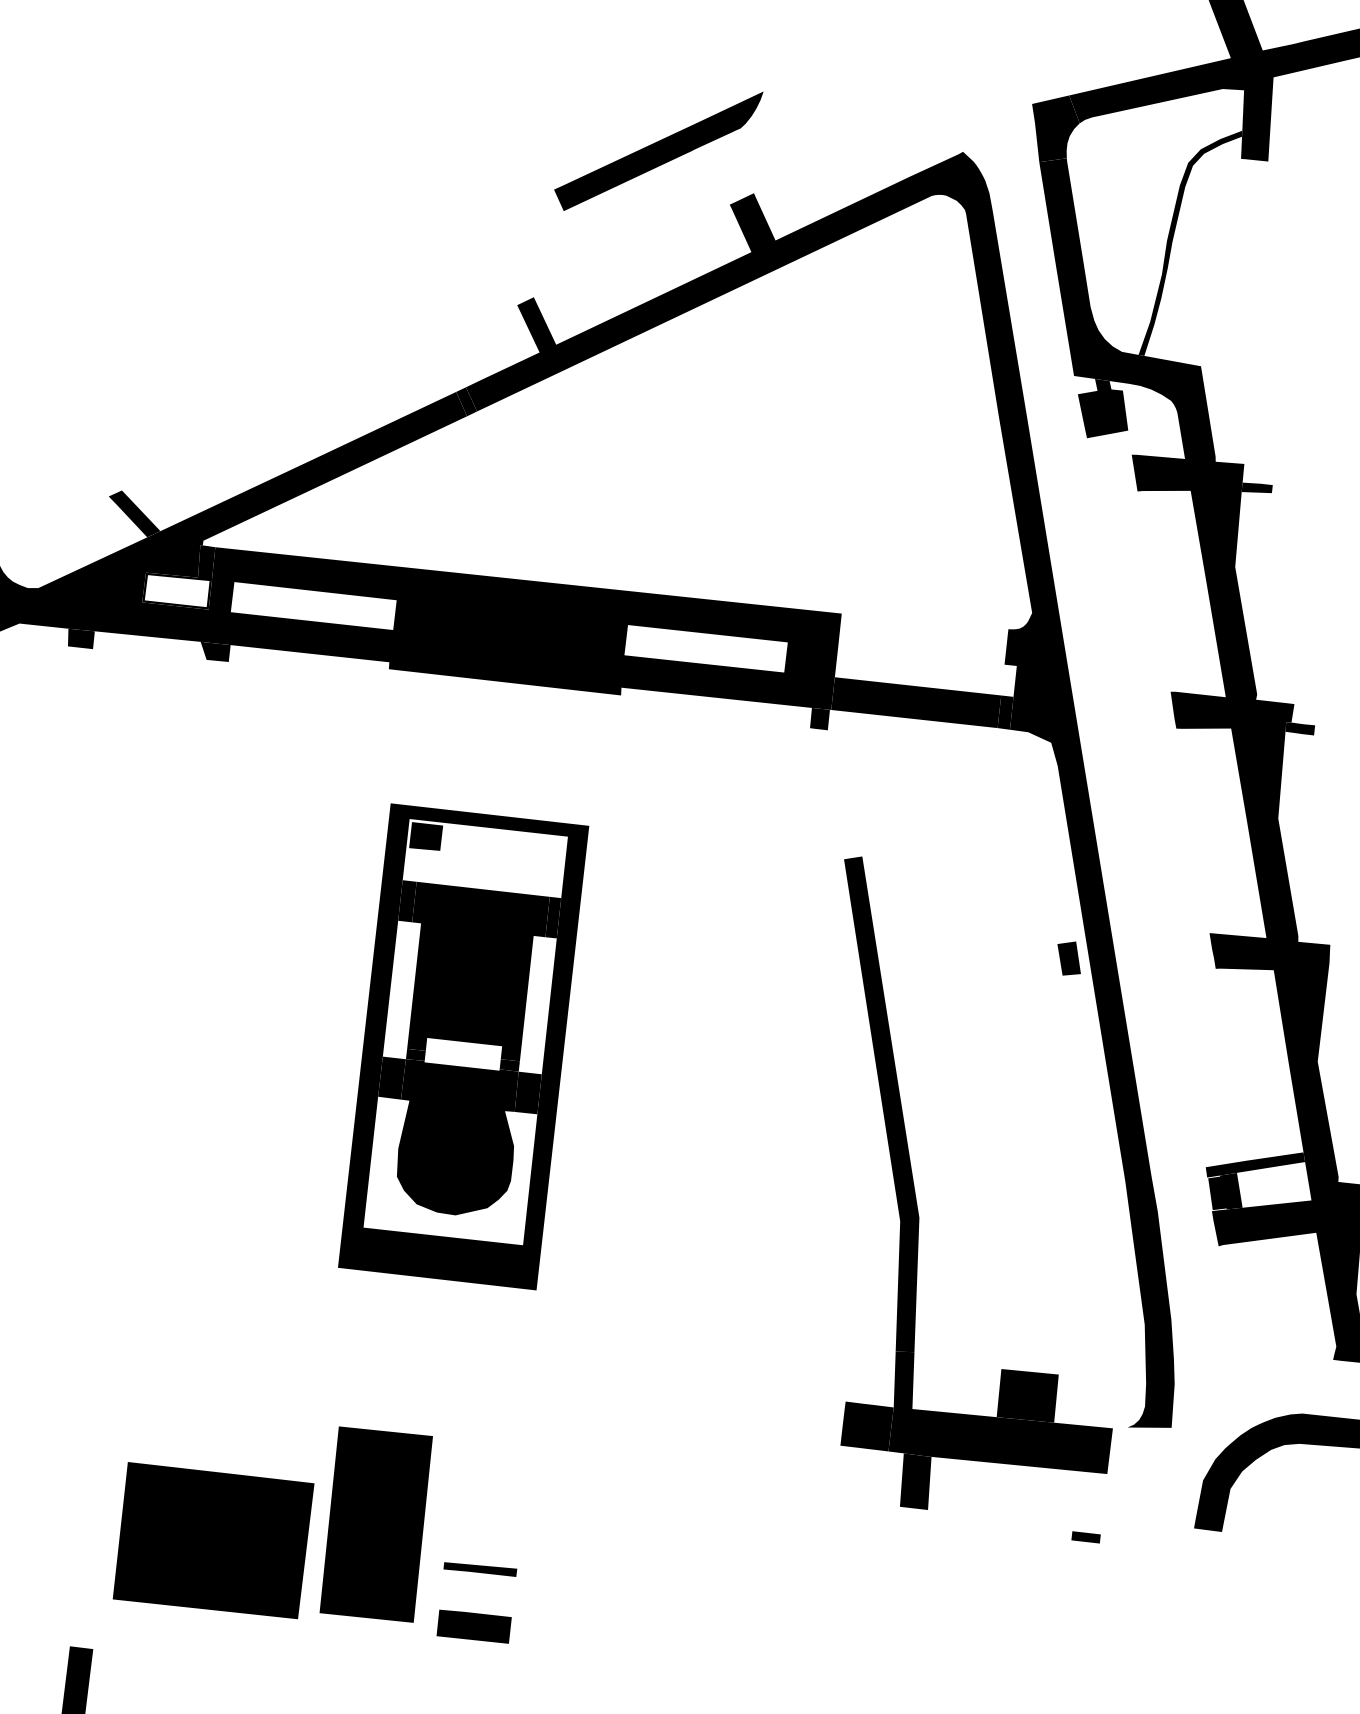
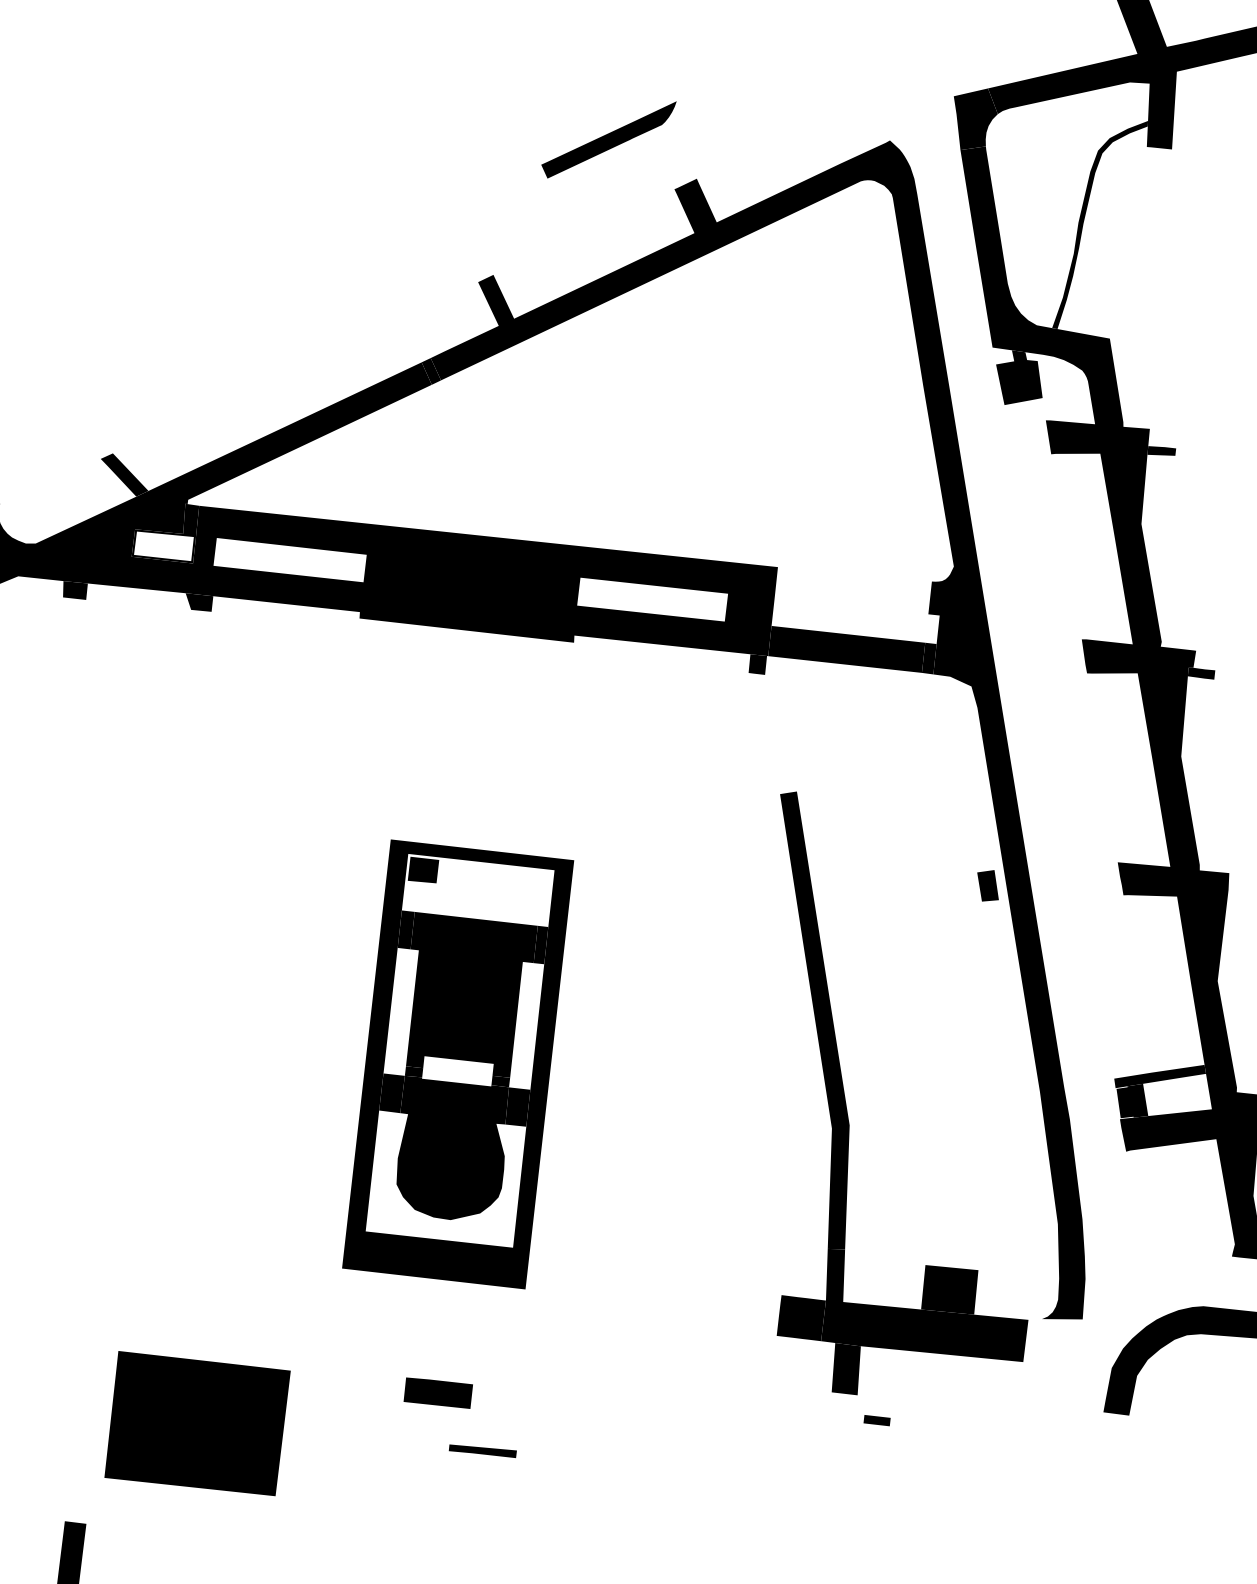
part: (658, 150) -> (608, 139), size x0.7
part: (463, 1046) -> (458, 1064), moved
fill: (376, 1524) -> (348, 1408), removed
part: (1085, 1537) -> (876, 1420), moved
part: (480, 1569) -> (482, 1451), moved
part: (473, 1626) -> (437, 1392), moved

